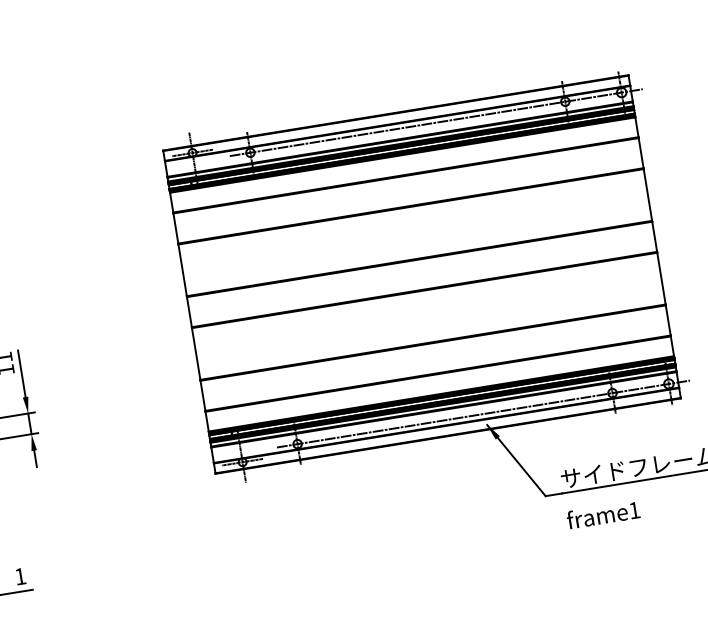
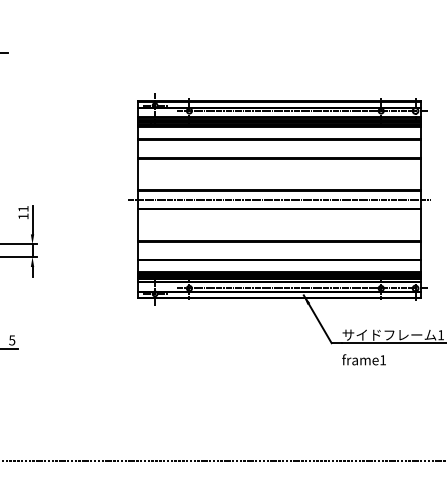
line: (421, 274) -> (279, 199), added
text: (20, 576) -> (12, 340), 1 -> 5

